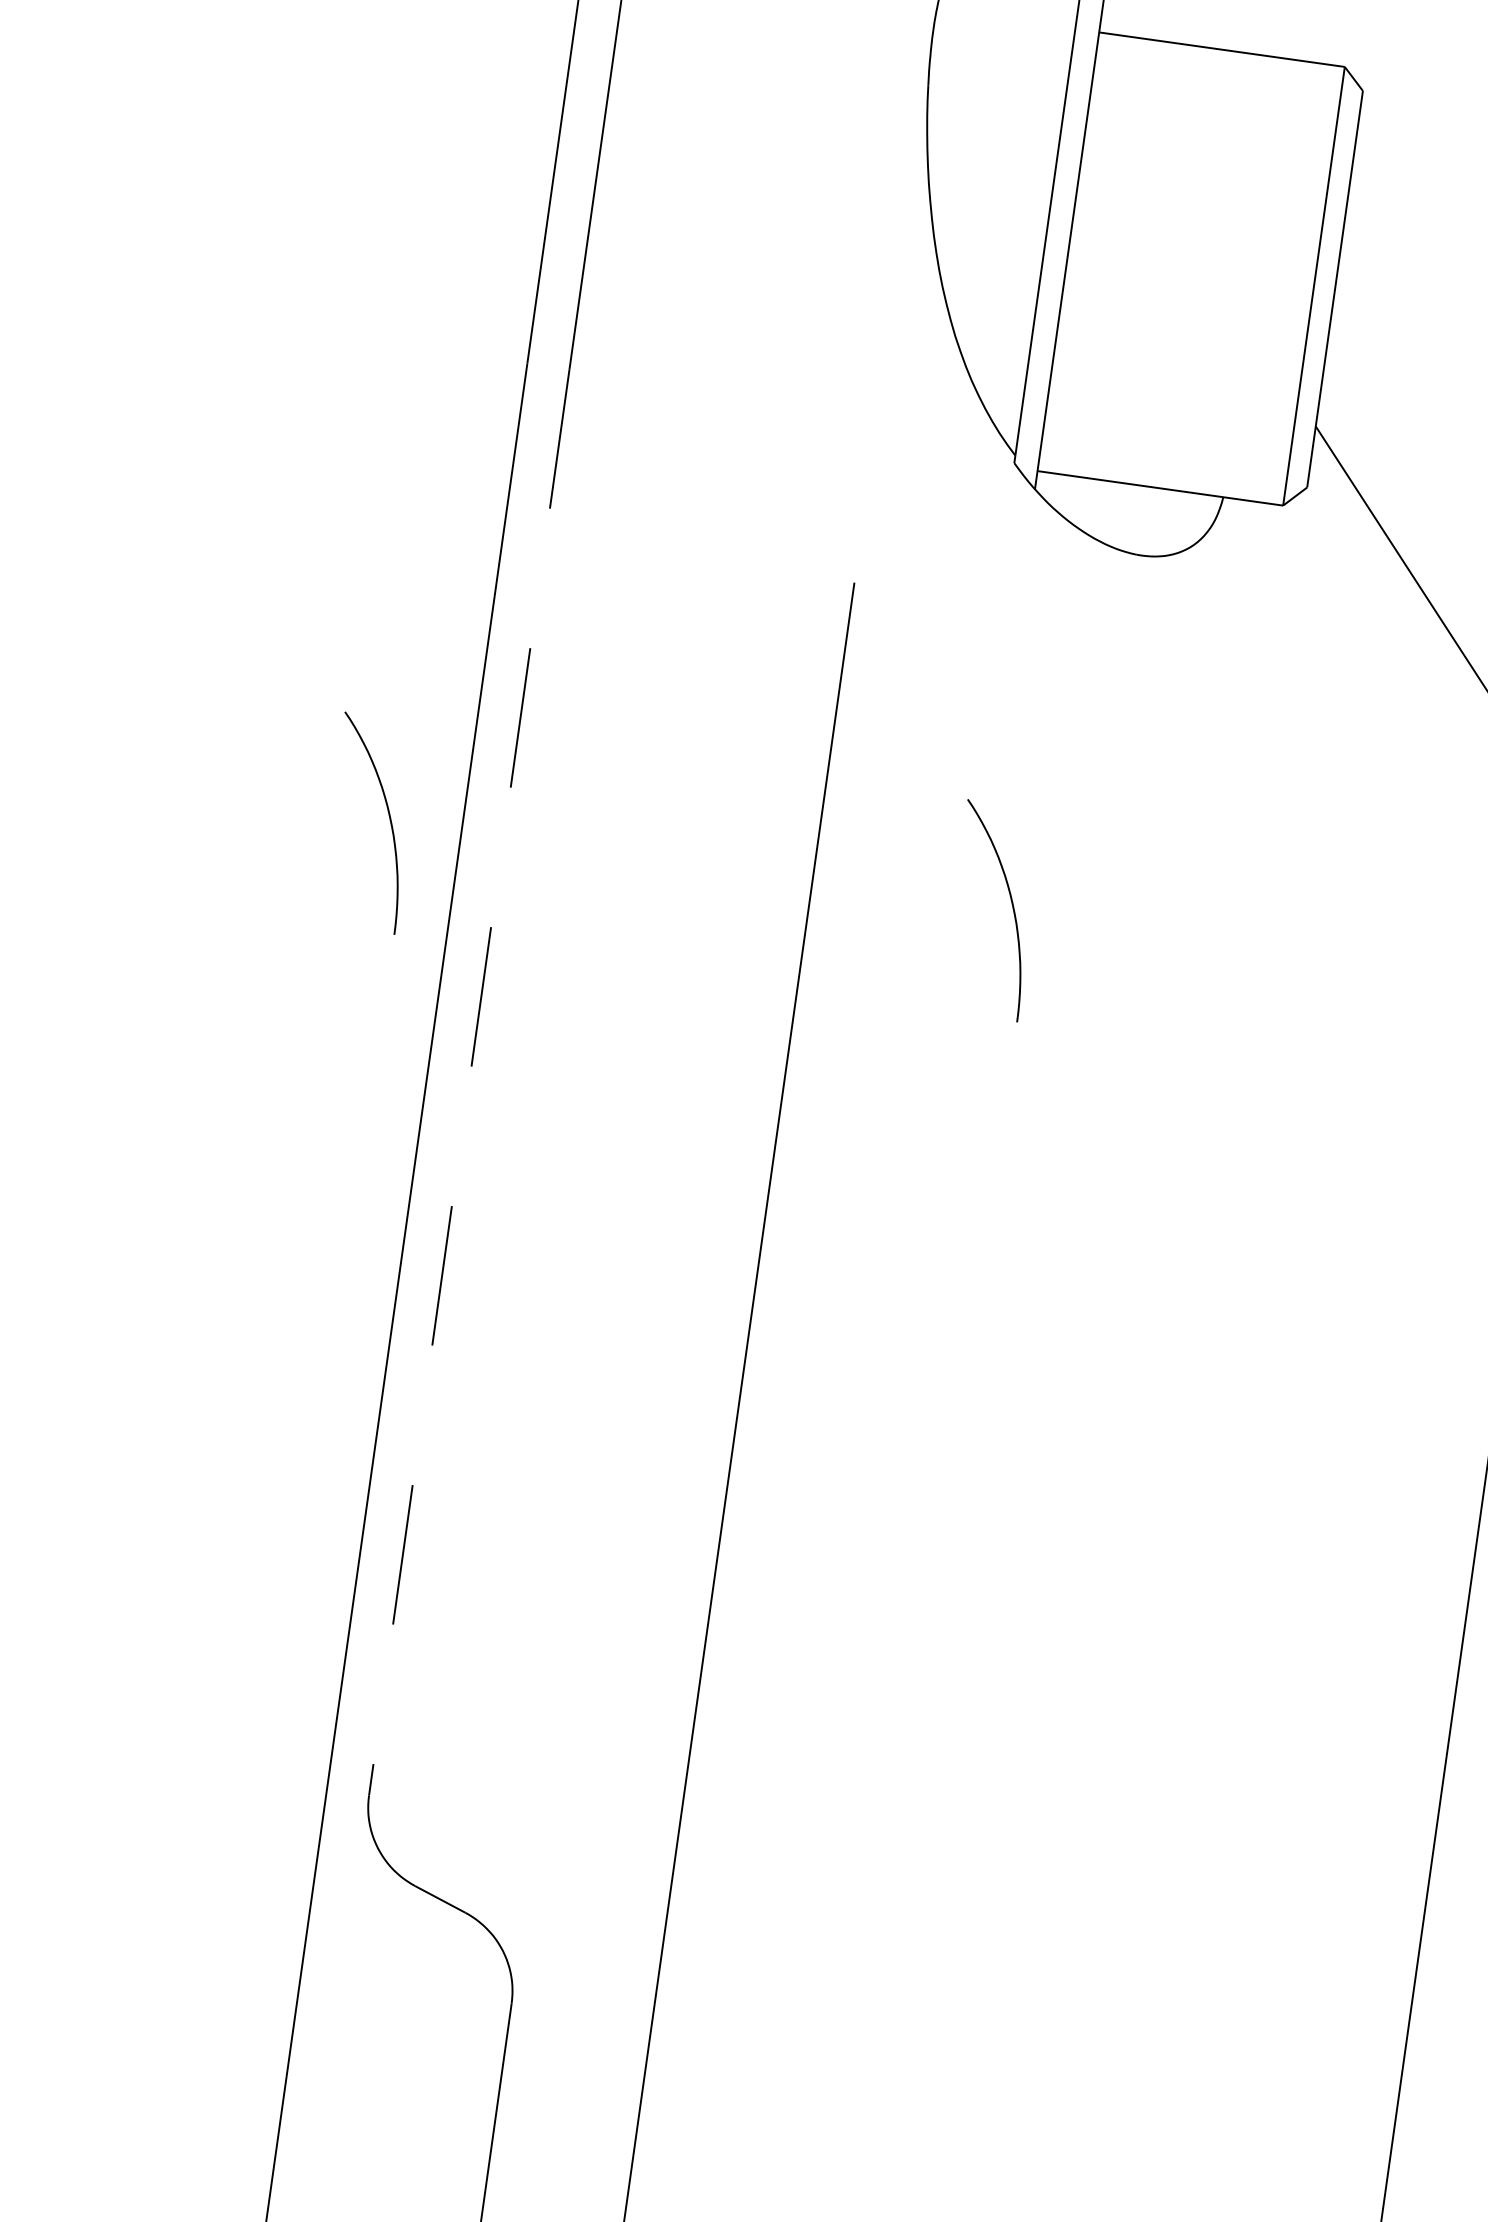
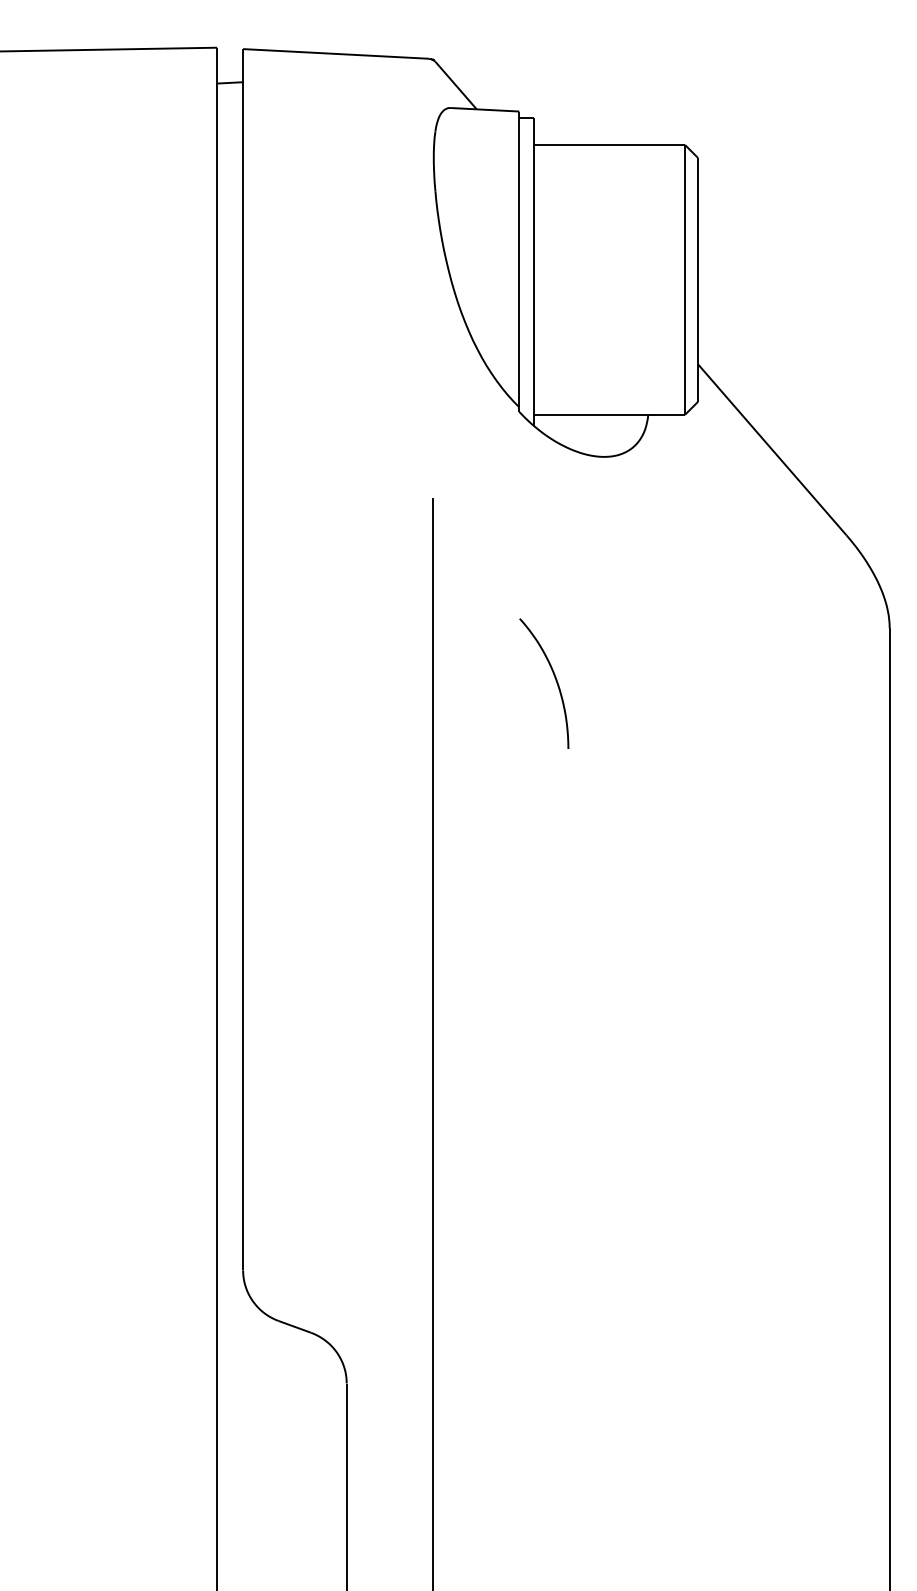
curve: (387, 817) -> (171, 678), removed
line: (469, 1082) -> (243, 831), dashed -> solid

